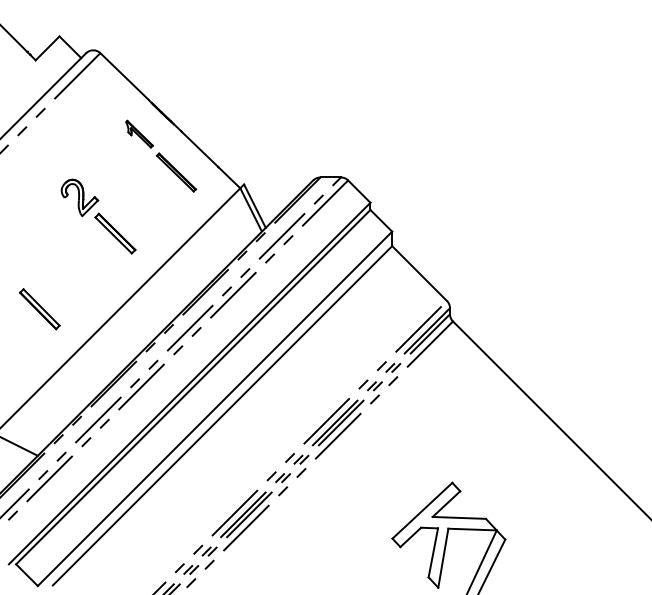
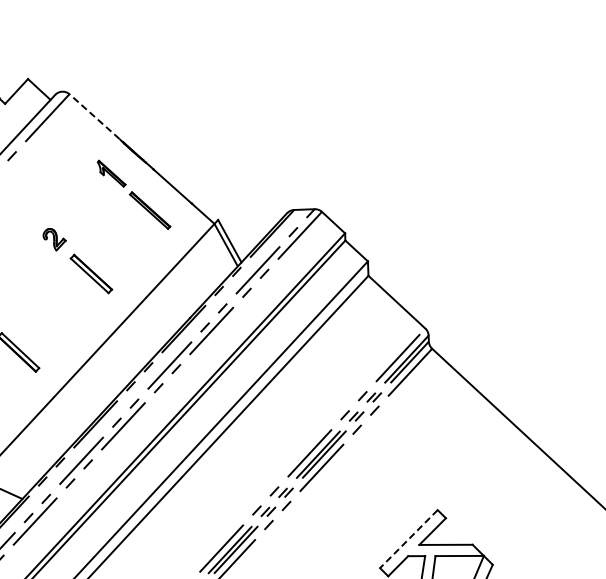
line: (124, 76) -> (94, 116), solid -> dashed
part: (79, 197) -> (54, 239), size x0.6
line: (422, 510) -> (408, 538), solid -> dashed

